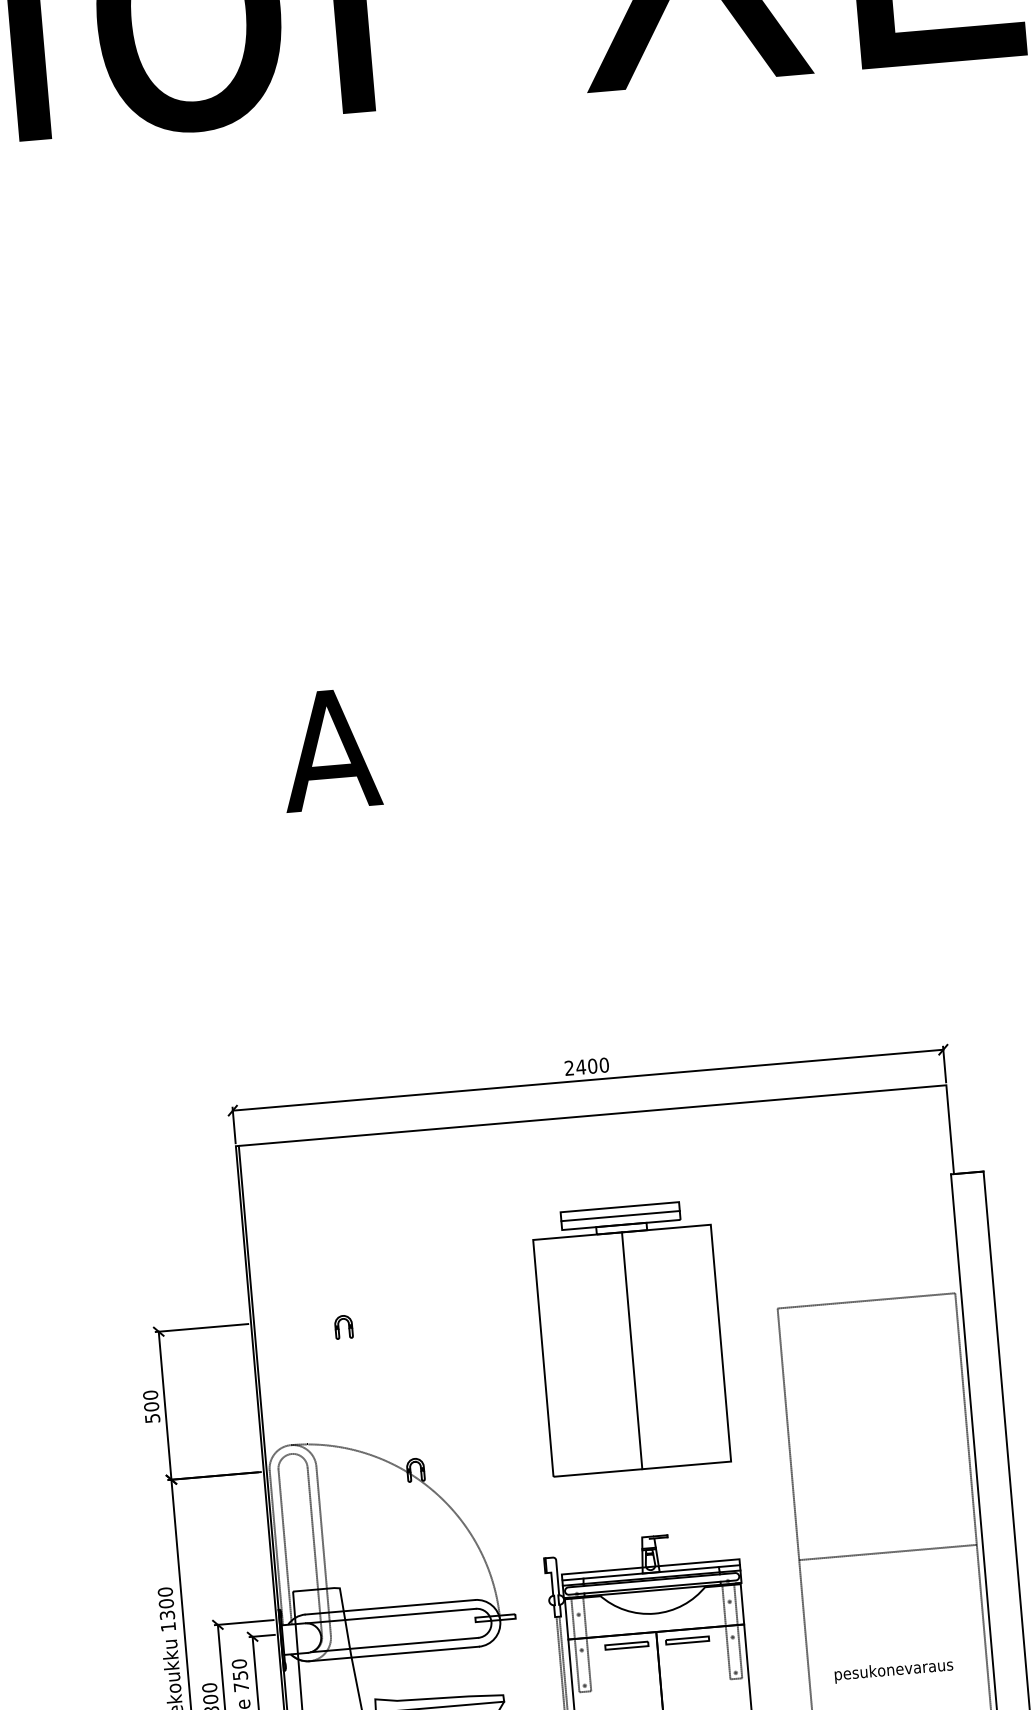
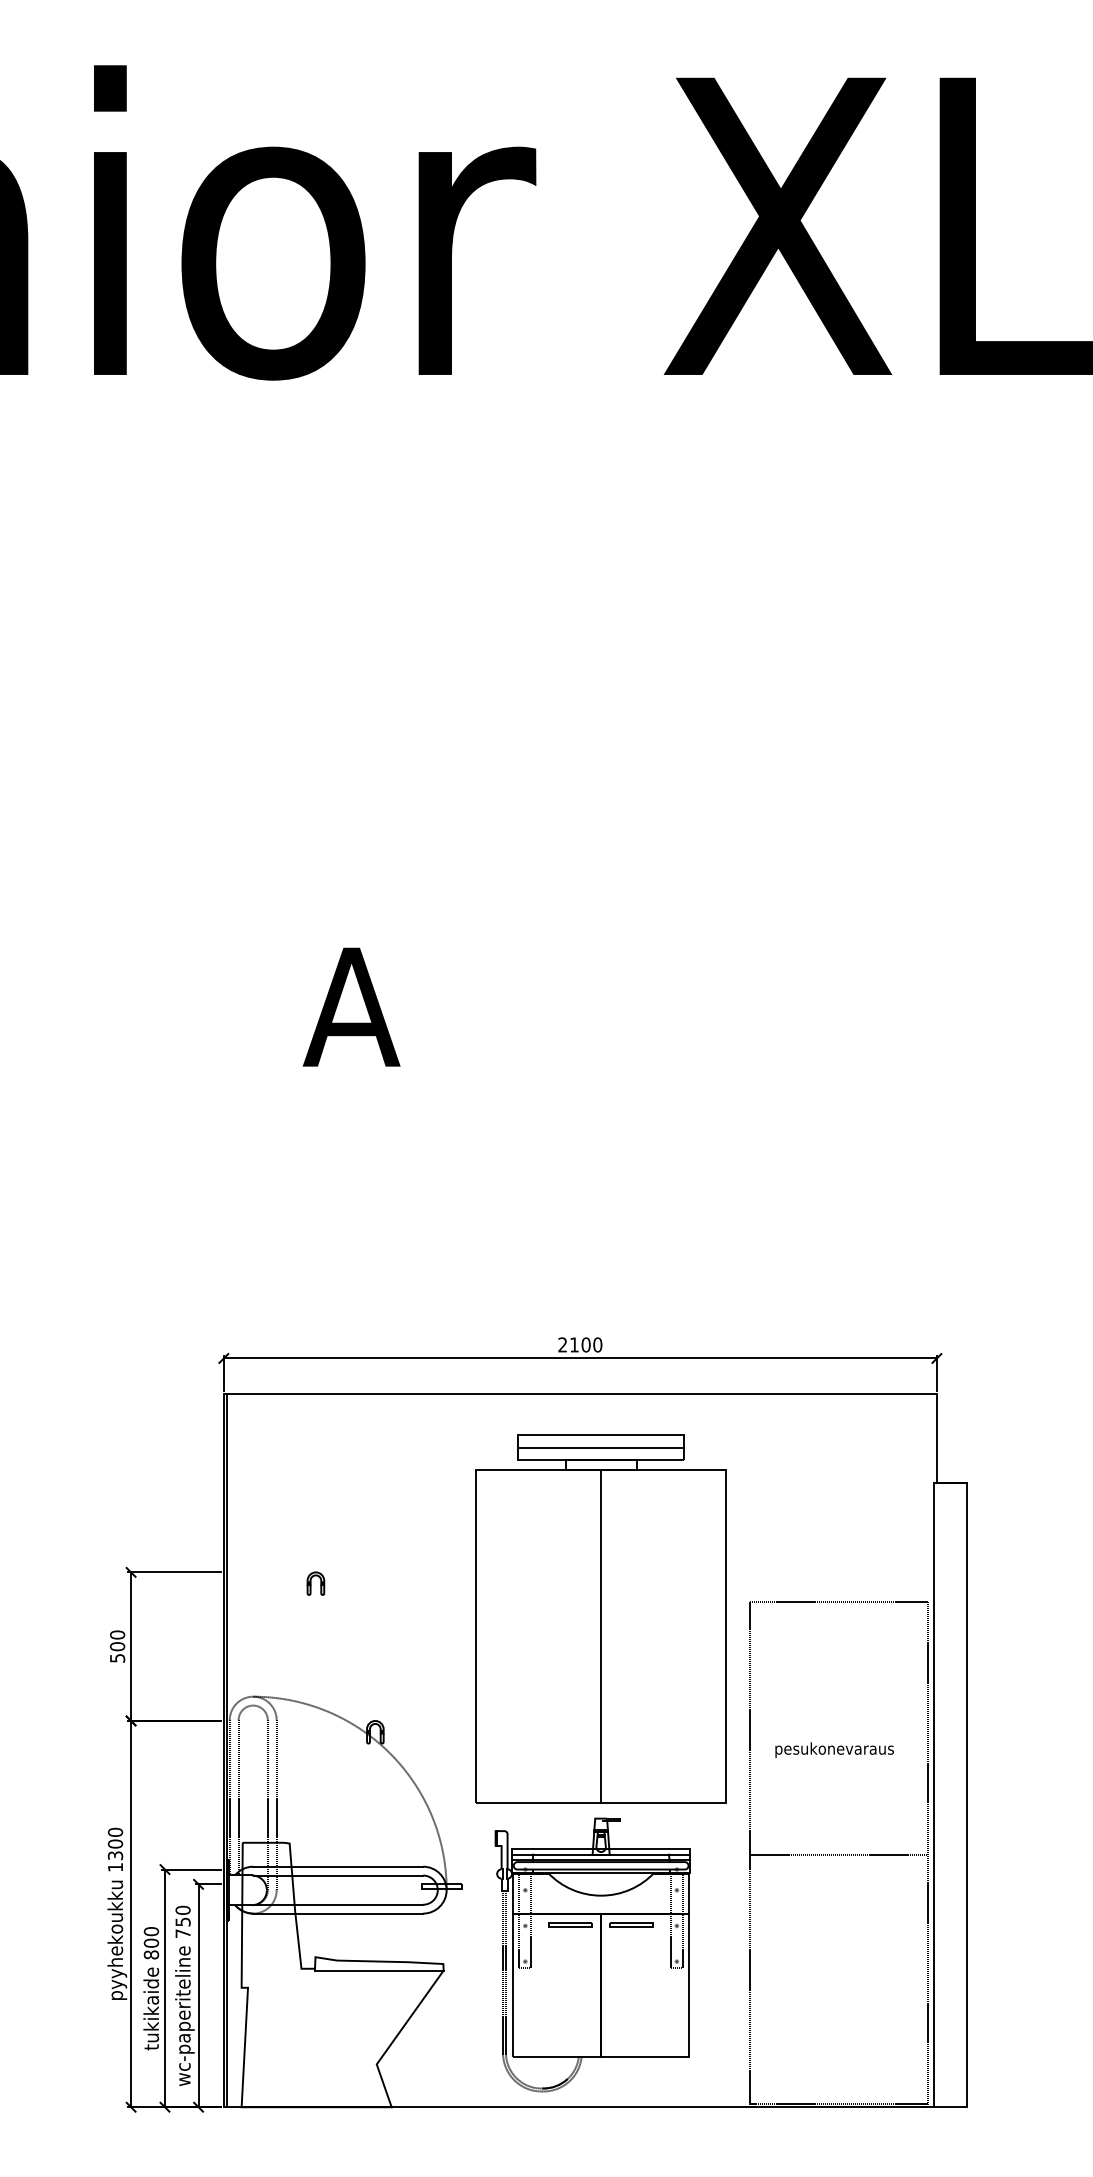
text: (581, 1066) -> (574, 1344), 2400 -> 2100
part: (630, 1338) -> (600, 1619), size x1.4
text: (893, 1670) -> (834, 1749), moved

